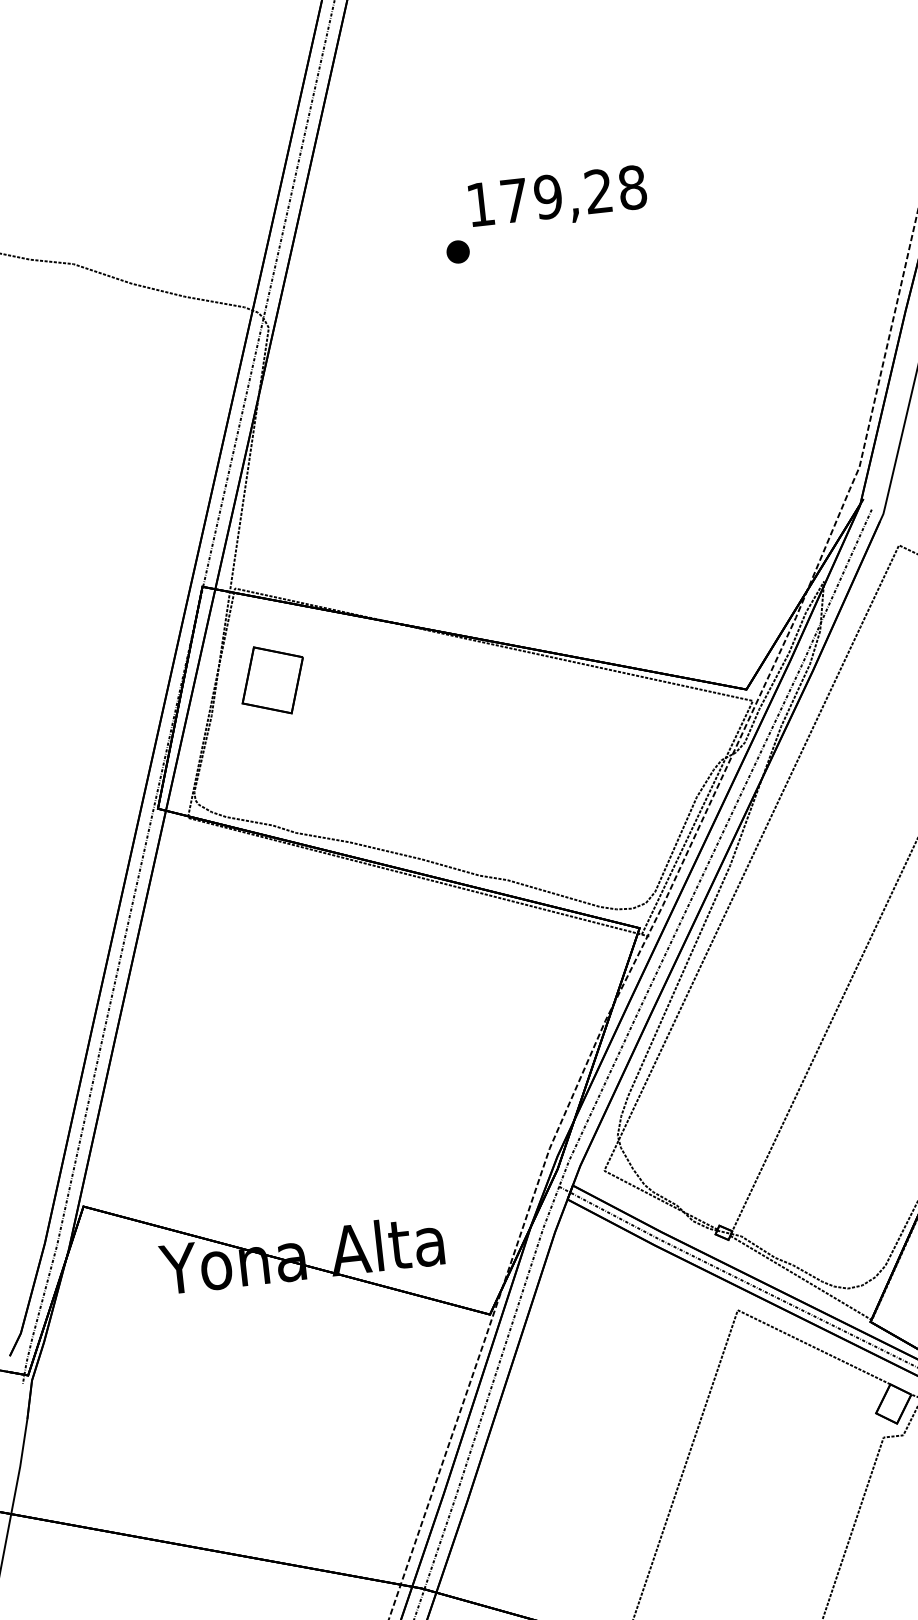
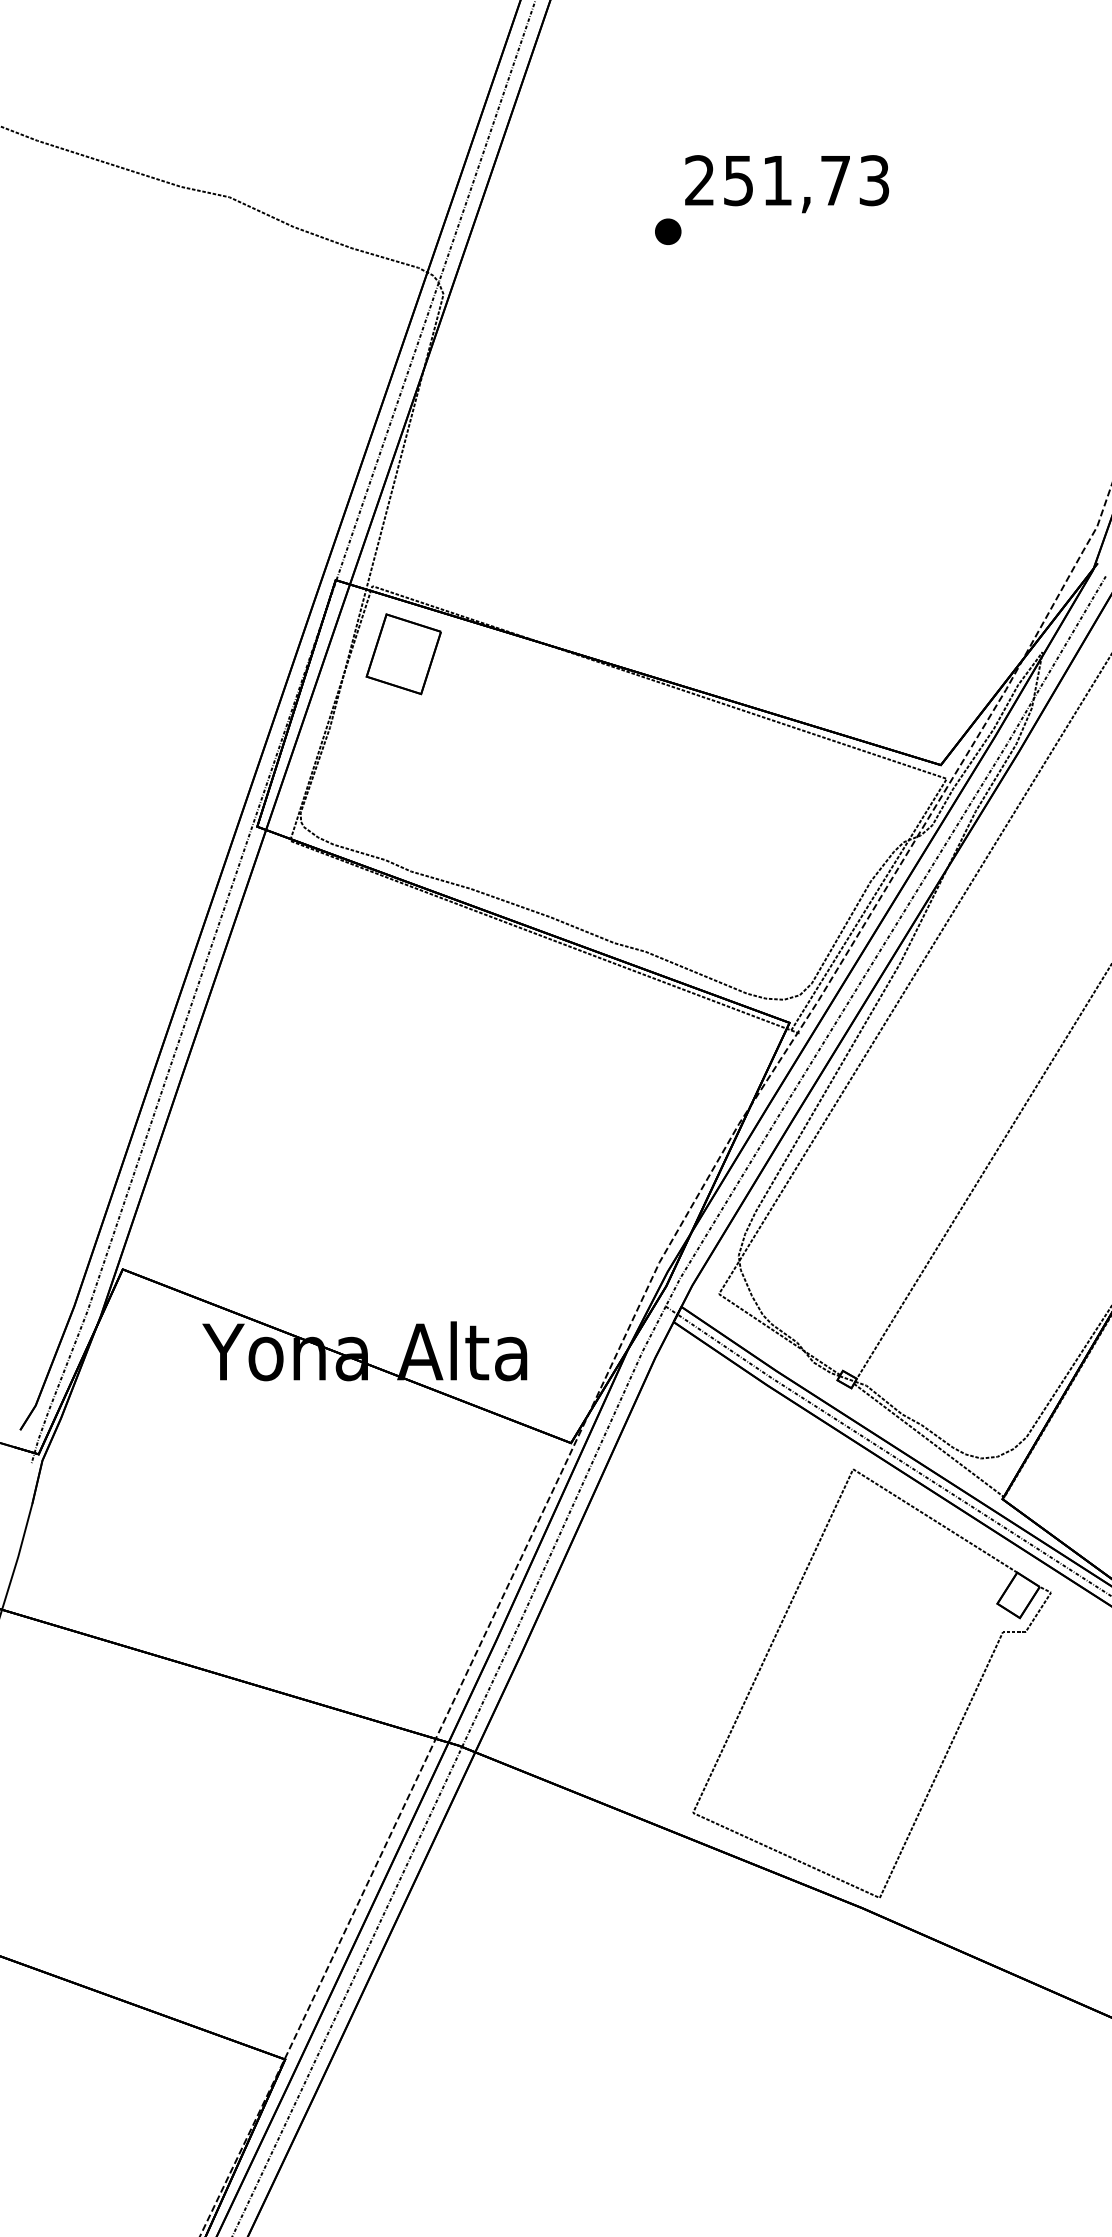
text: (556, 195) -> (787, 180), 179,28 -> 251,73
part: (272, 680) -> (403, 654), moved

